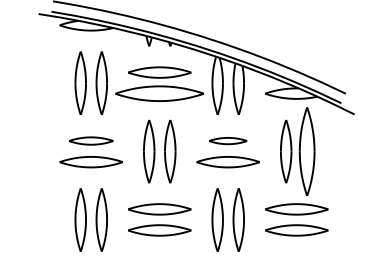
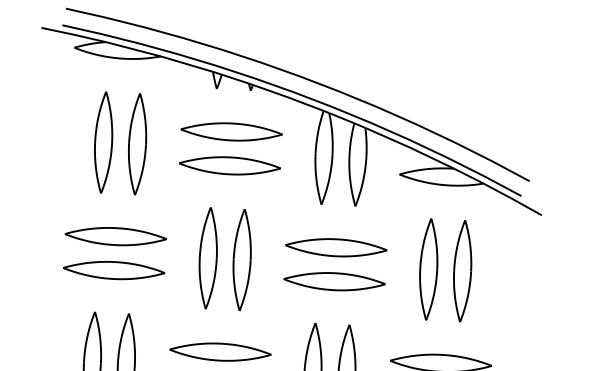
part: (159, 93) -> (229, 165), size x0.71
part: (90, 140) -> (114, 235), size x1.43
part: (227, 140) -> (335, 246), size x1.67
part: (307, 151) -> (463, 271), size x0.71

